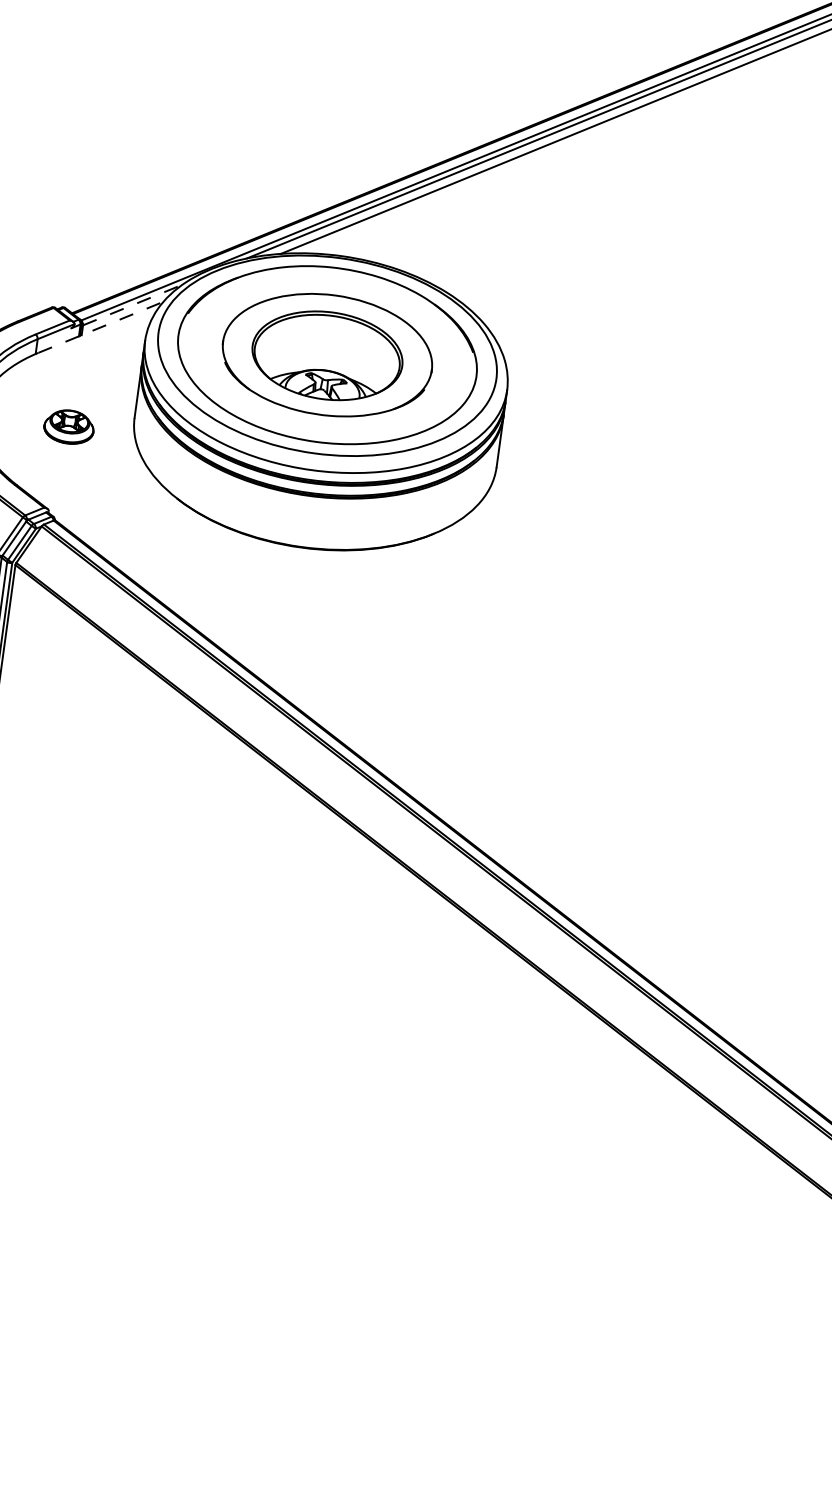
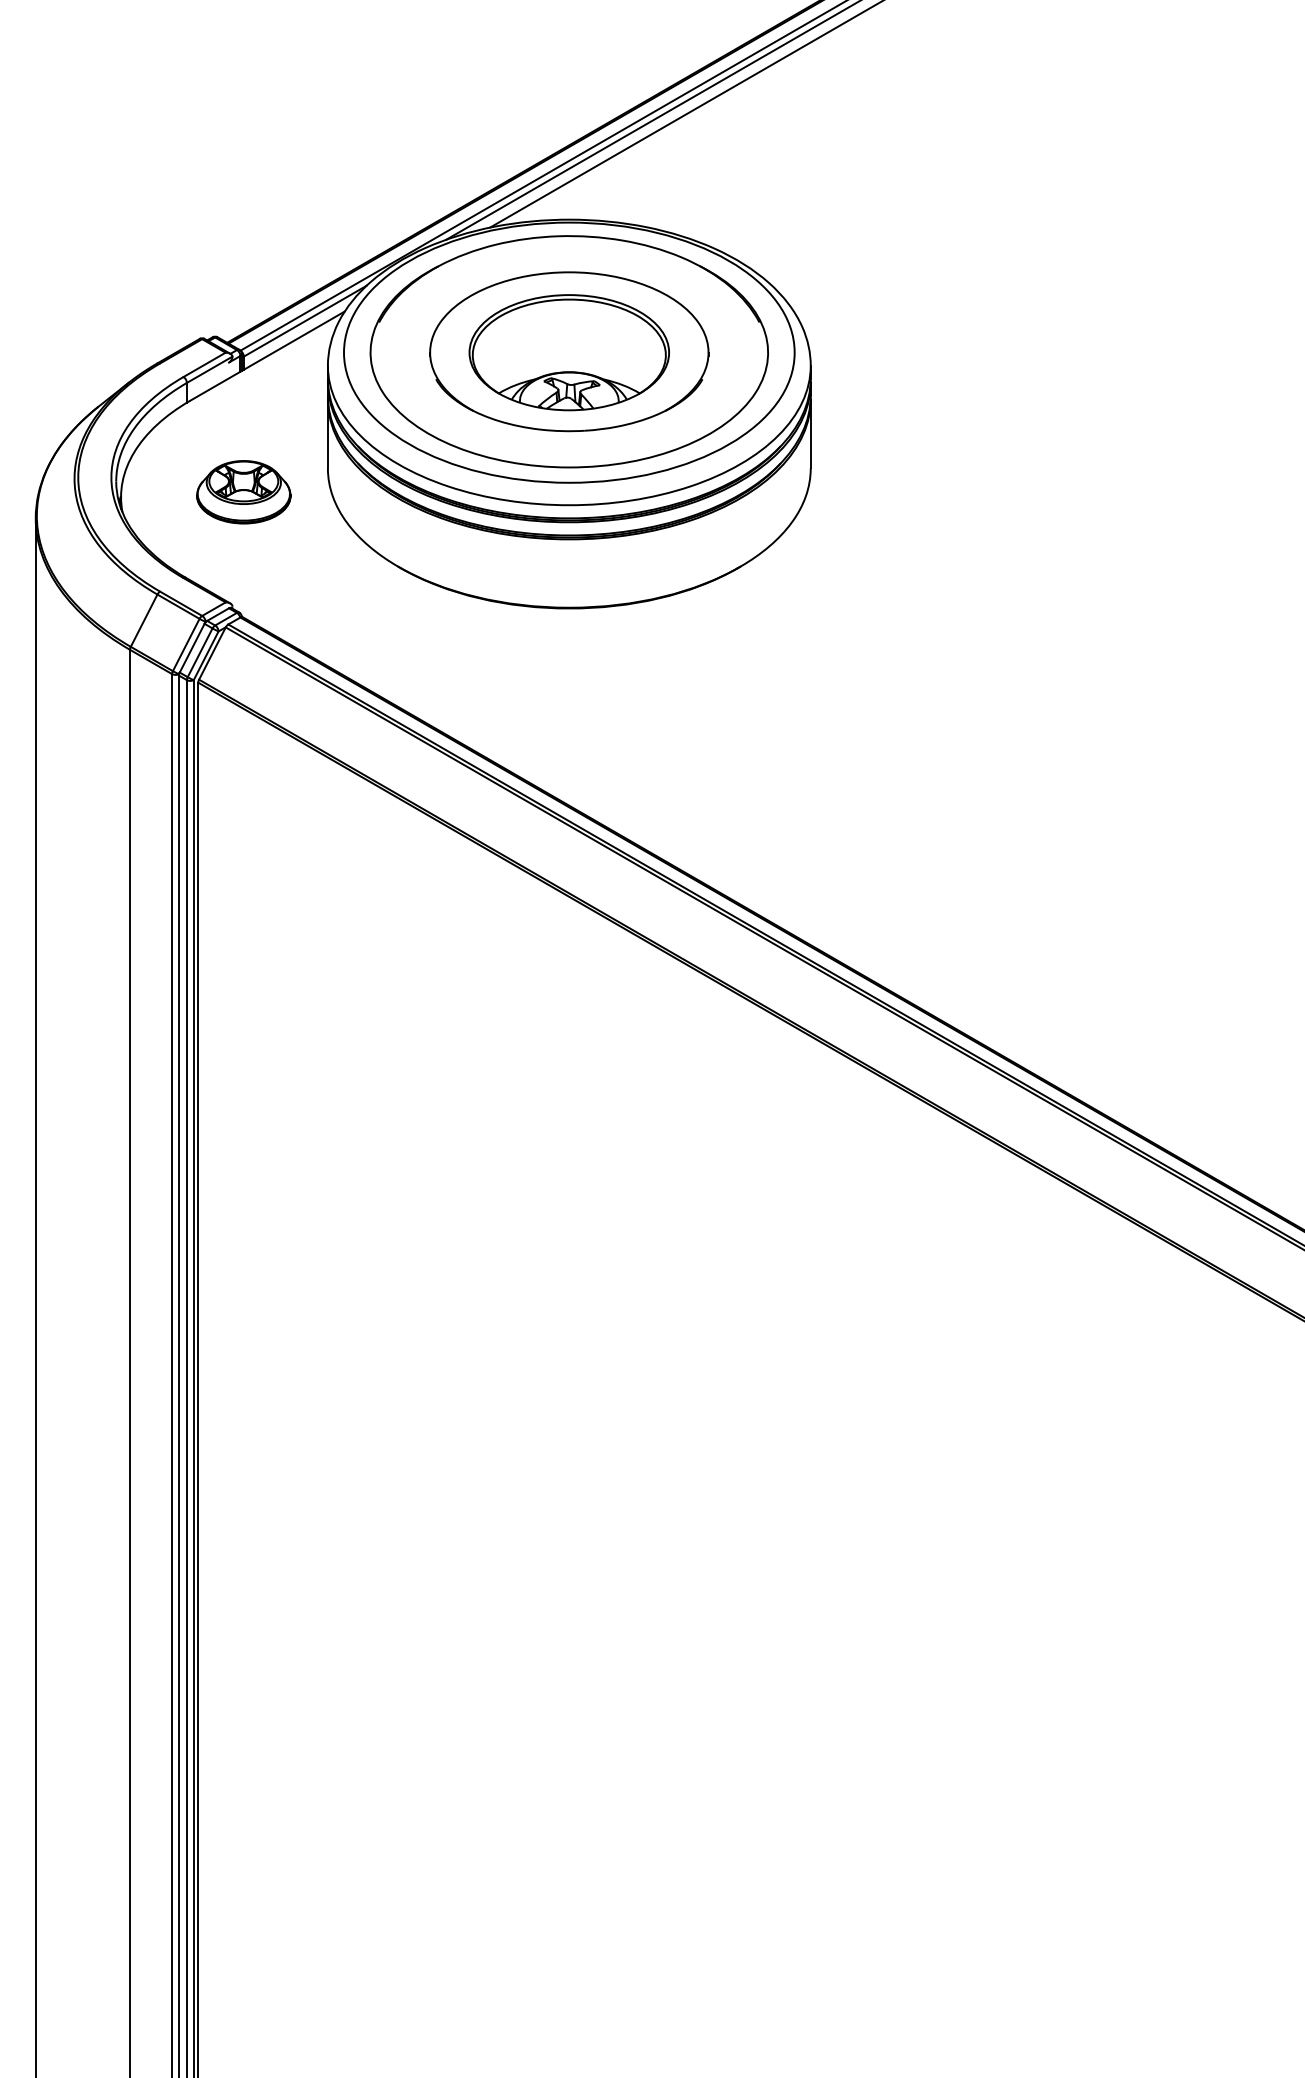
line: (132, 305) -> (305, 321), dashed -> solid
line: (101, 327) -> (268, 355), dashed -> solid
part: (68, 427) -> (243, 492), size x1.43

